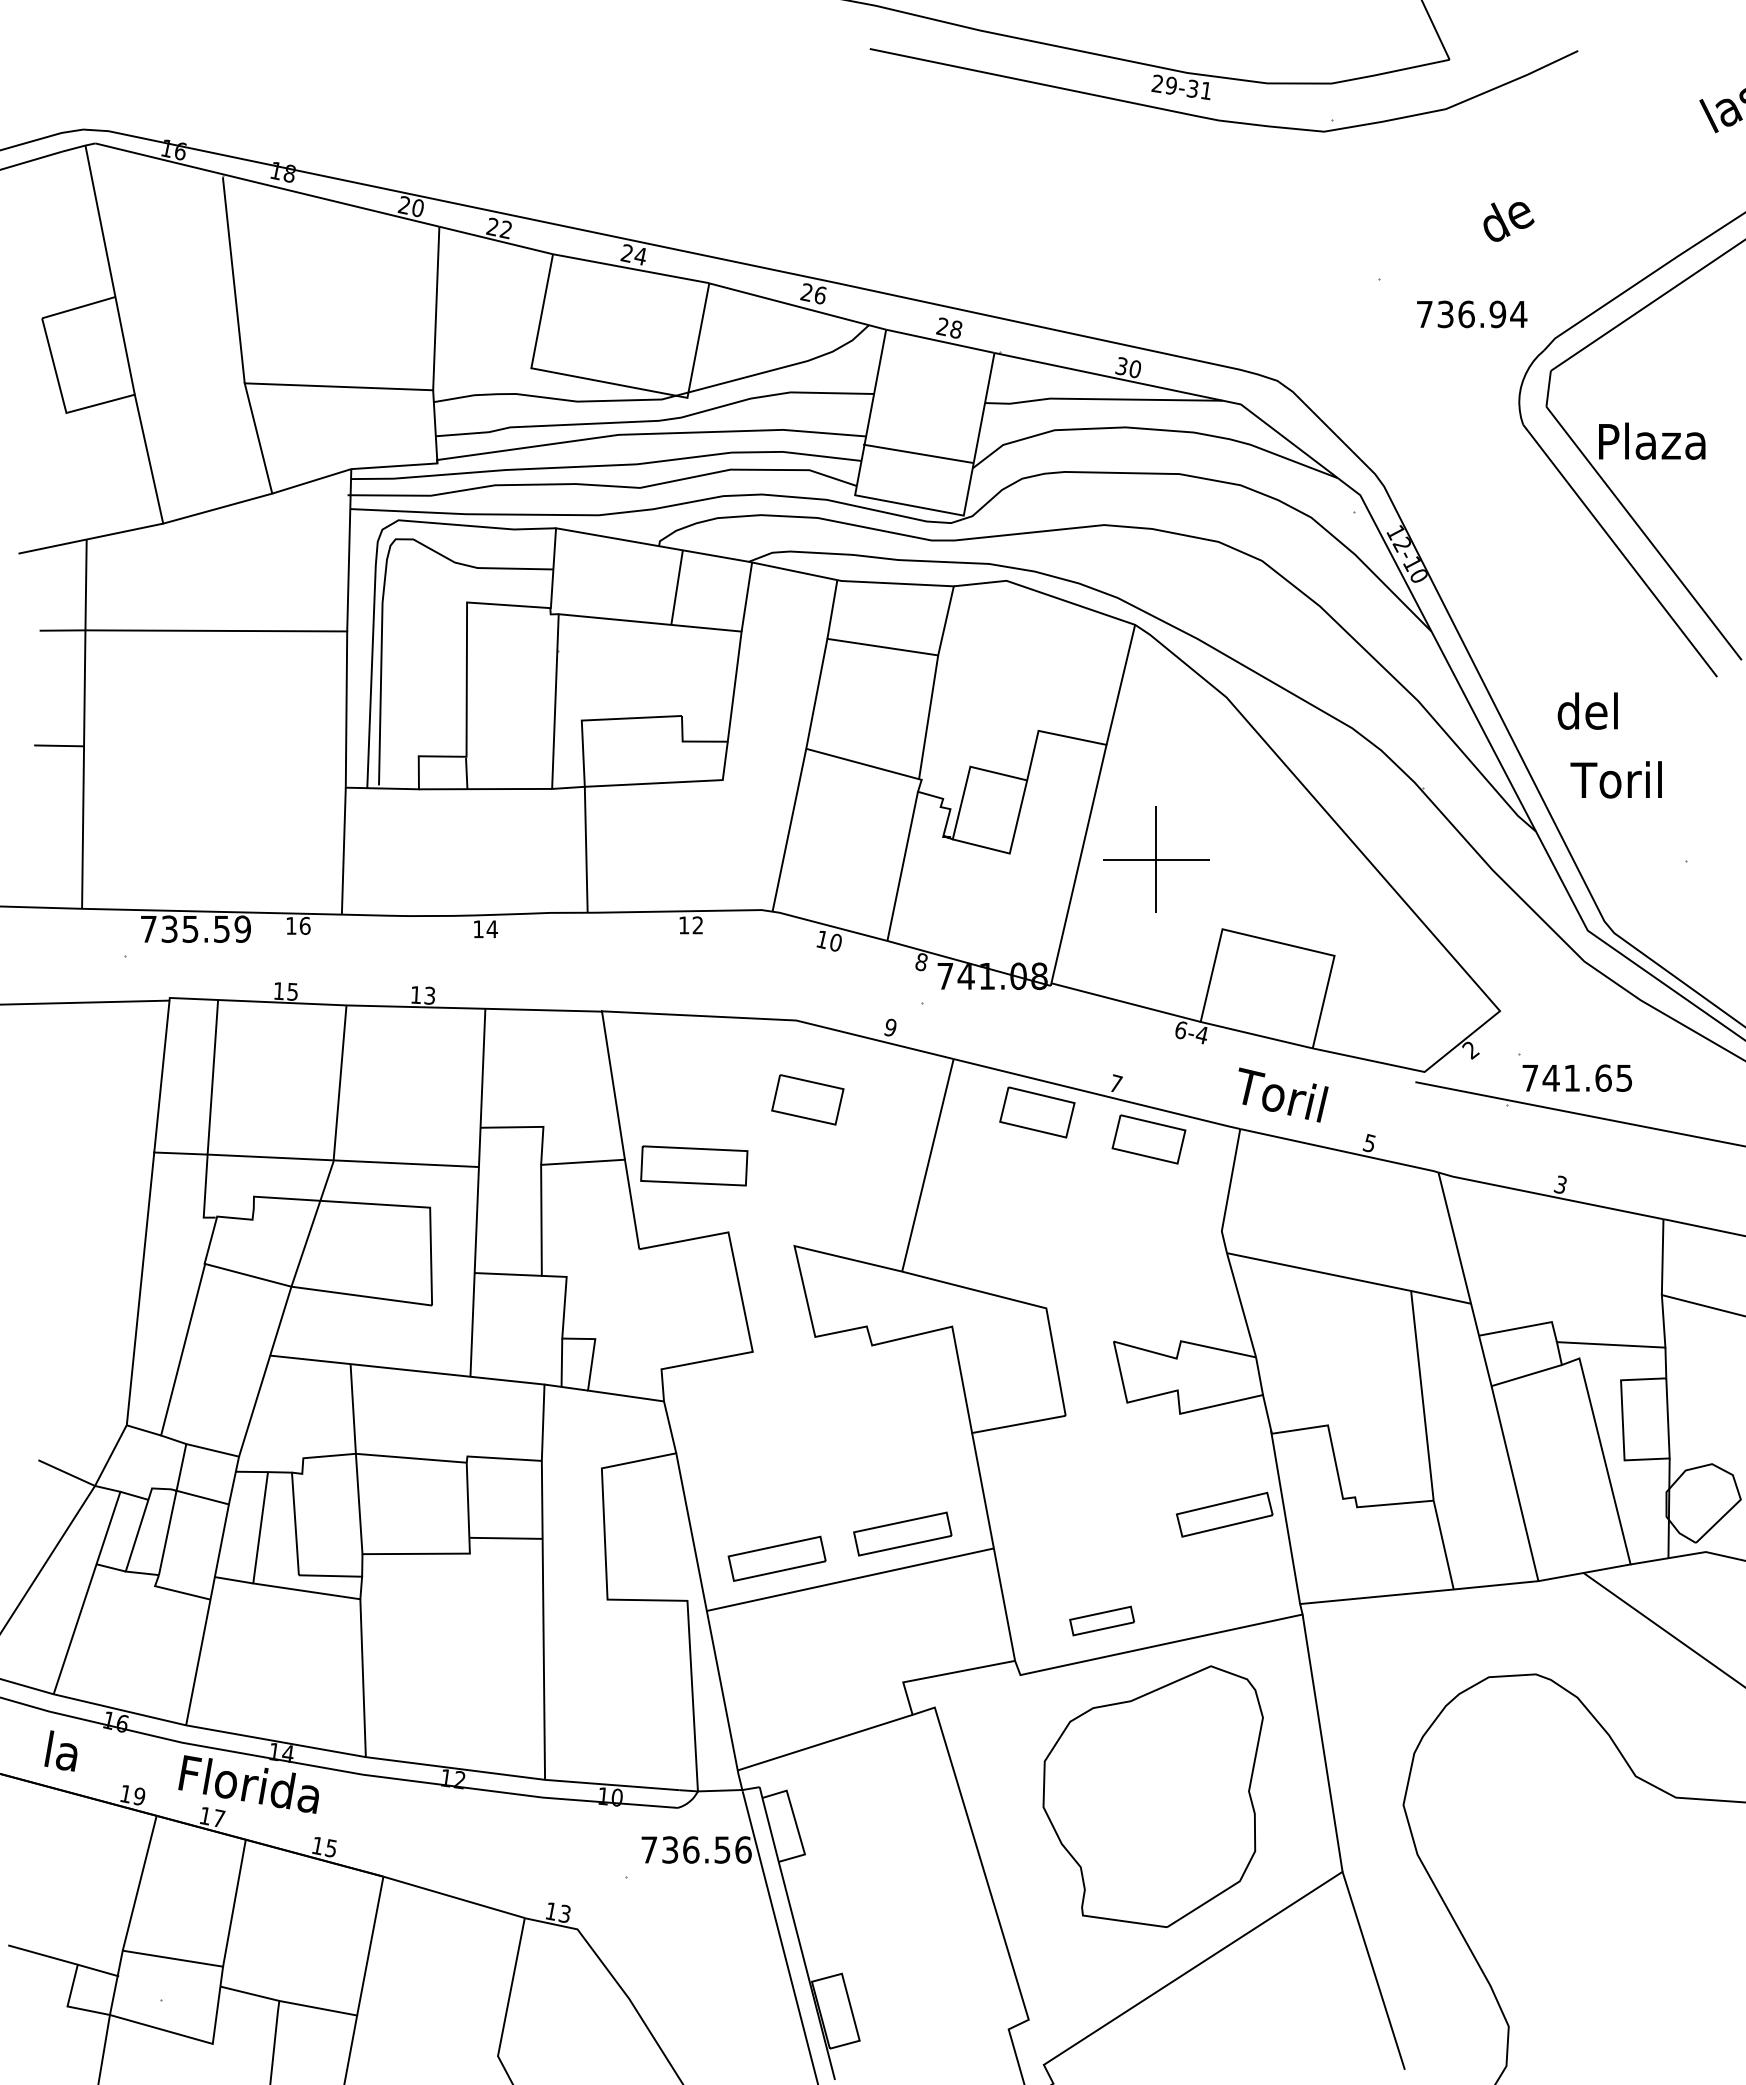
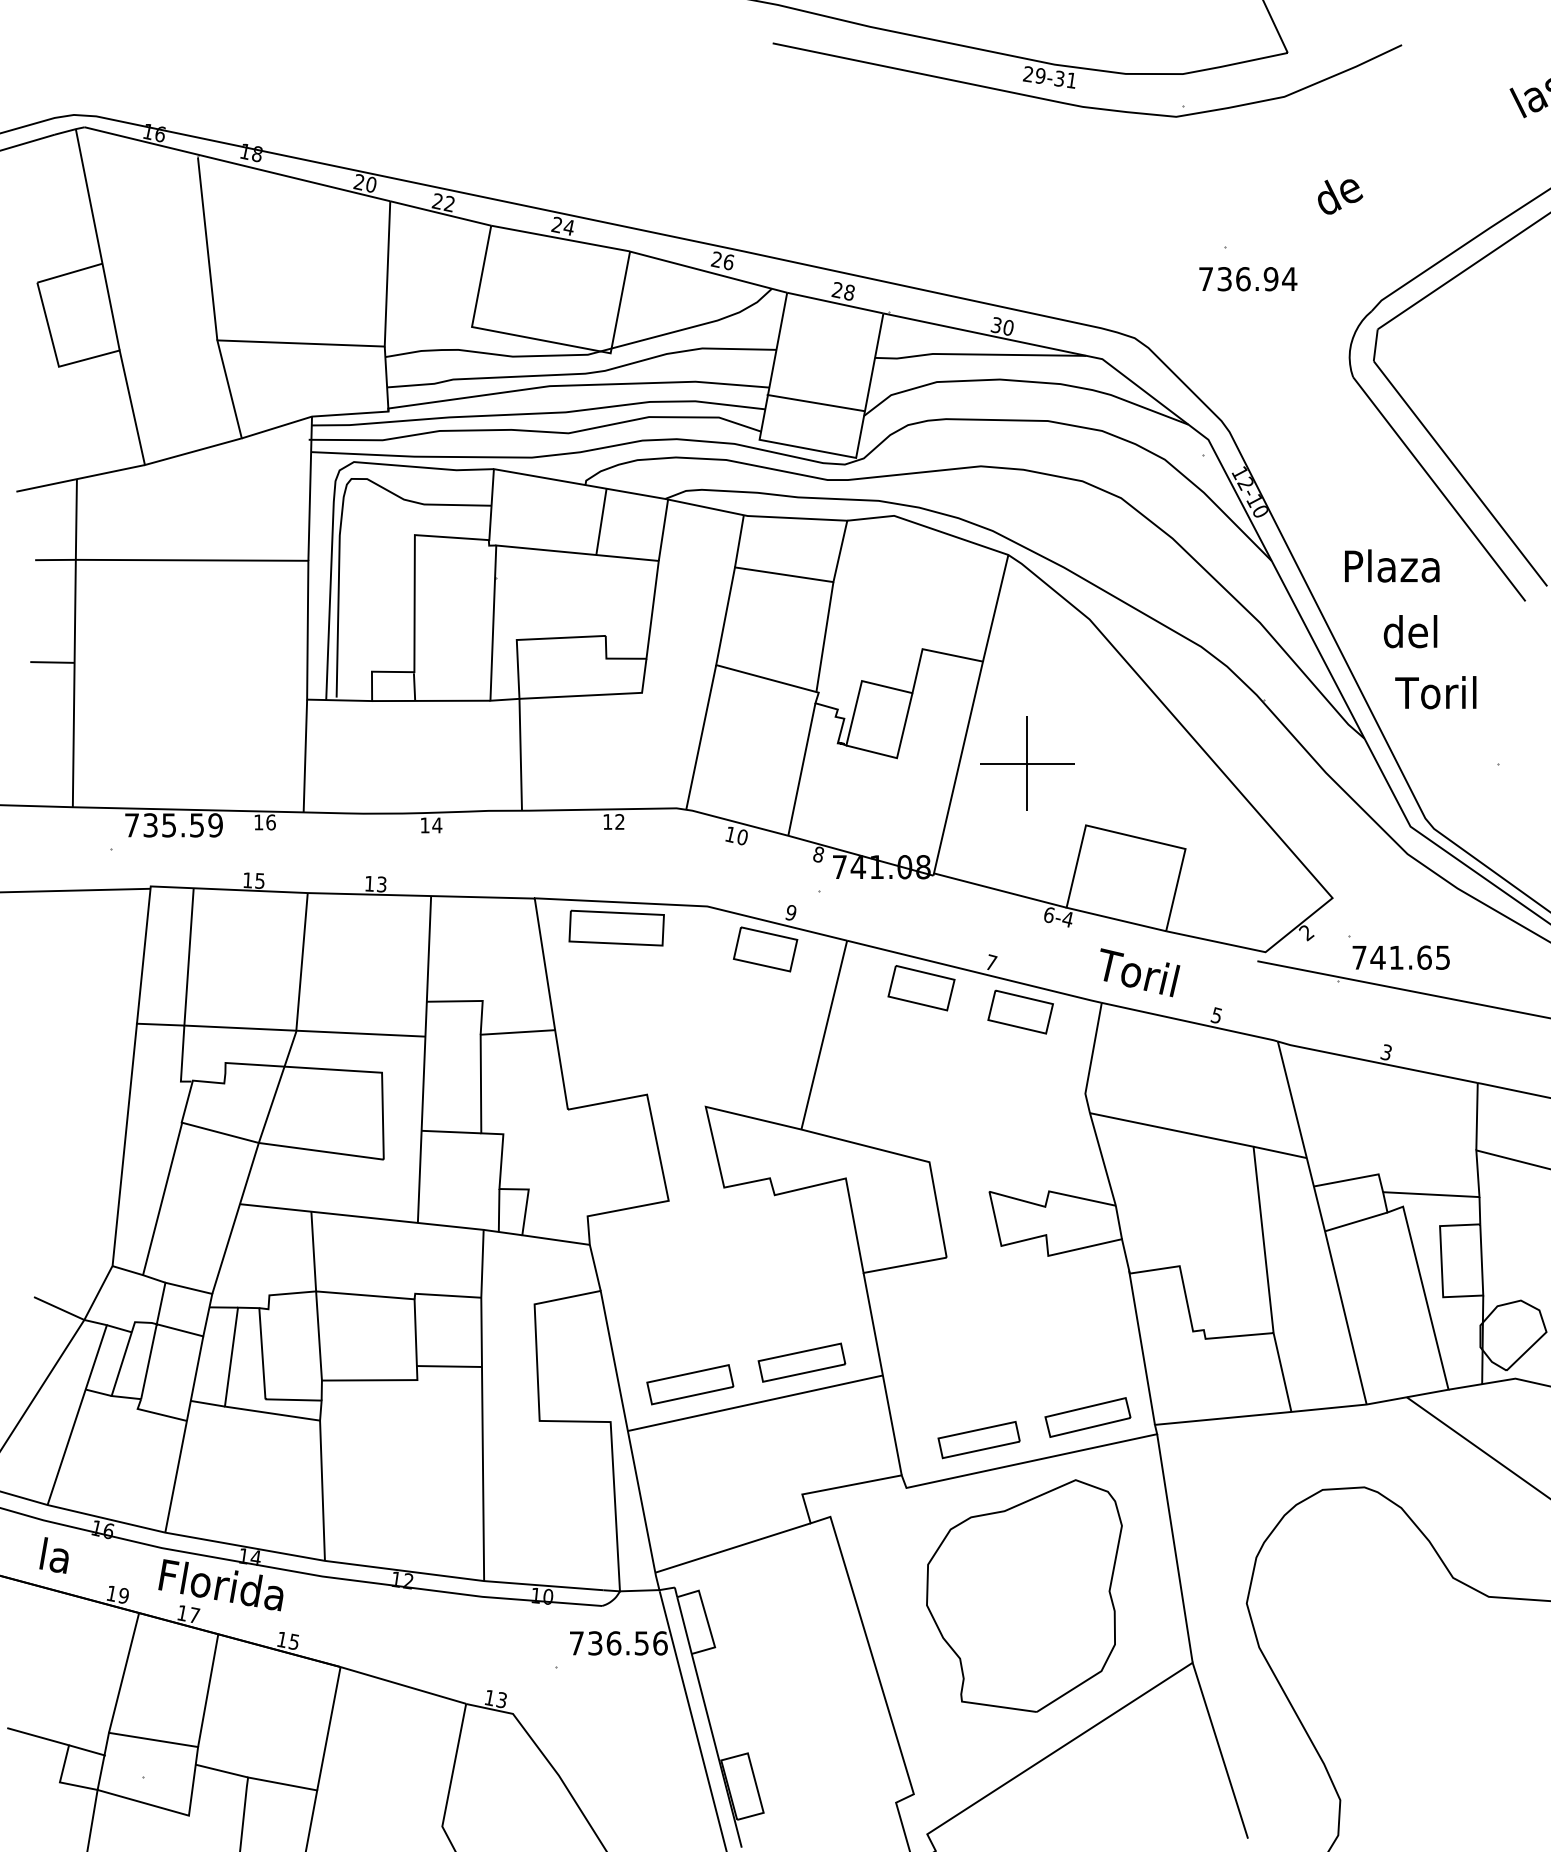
text: (1472, 314) -> (1248, 279), moved
text: (1652, 440) -> (1392, 565), moved
part: (807, 1099) -> (765, 949), moved
part: (694, 1165) -> (616, 927), moved
part: (1224, 1514) -> (1087, 1417), moved
part: (1101, 1620) -> (978, 1439), size x1.43

